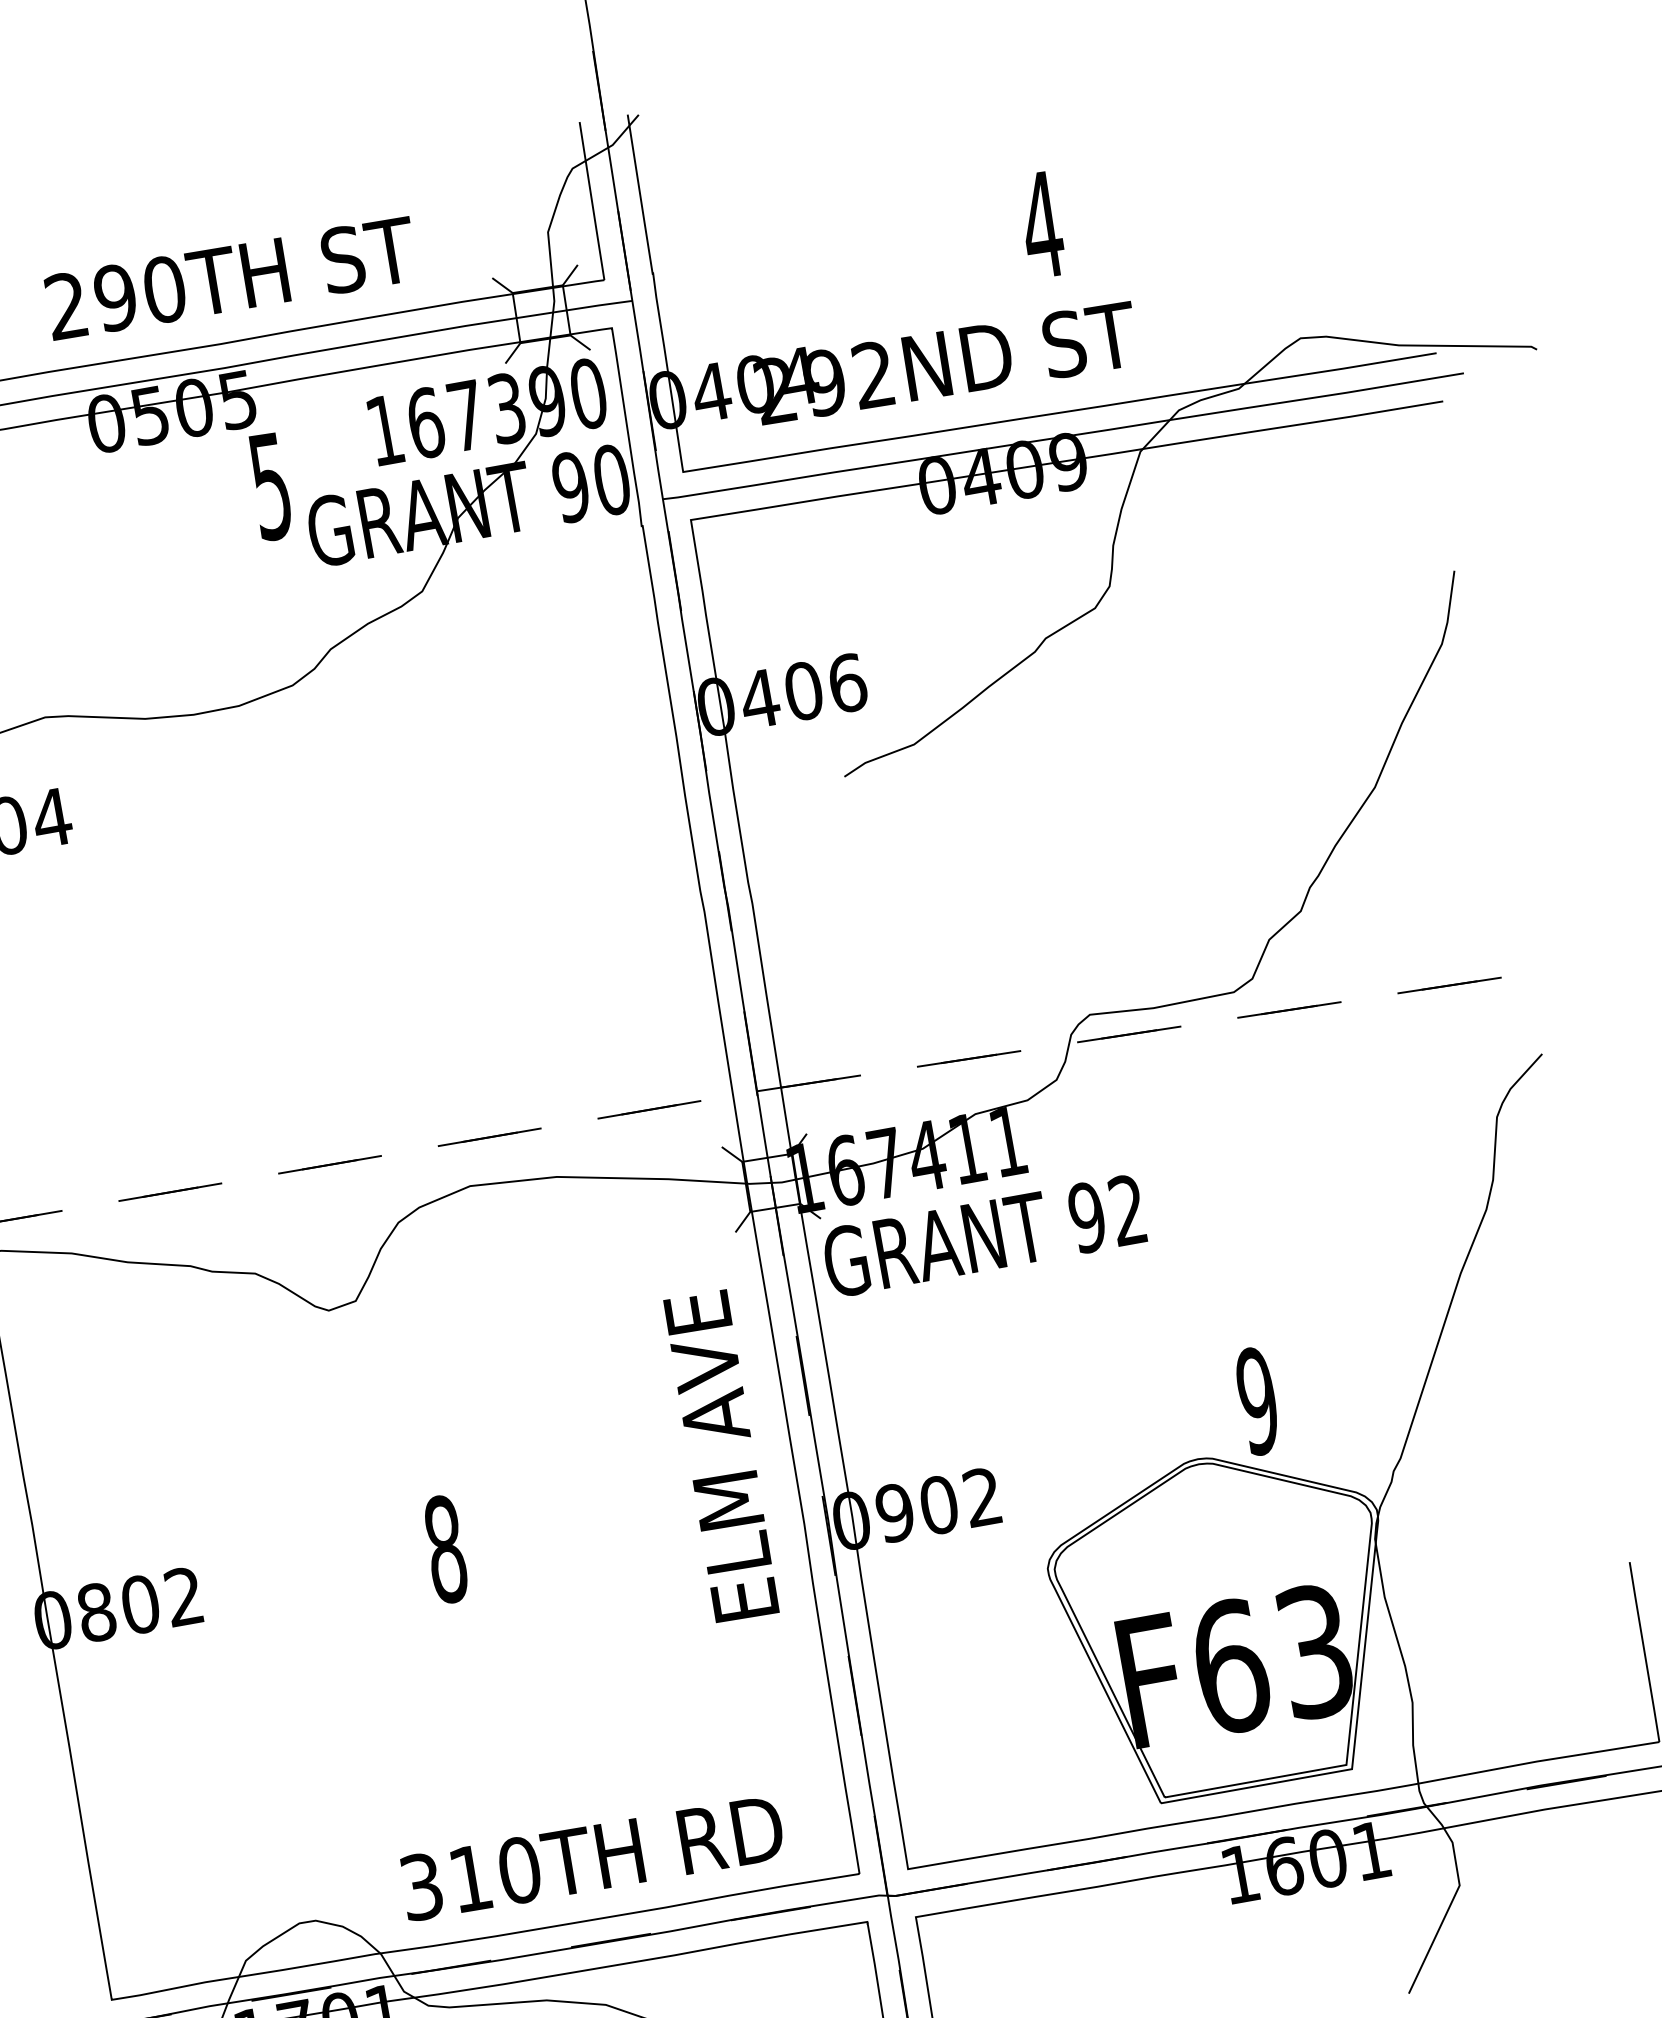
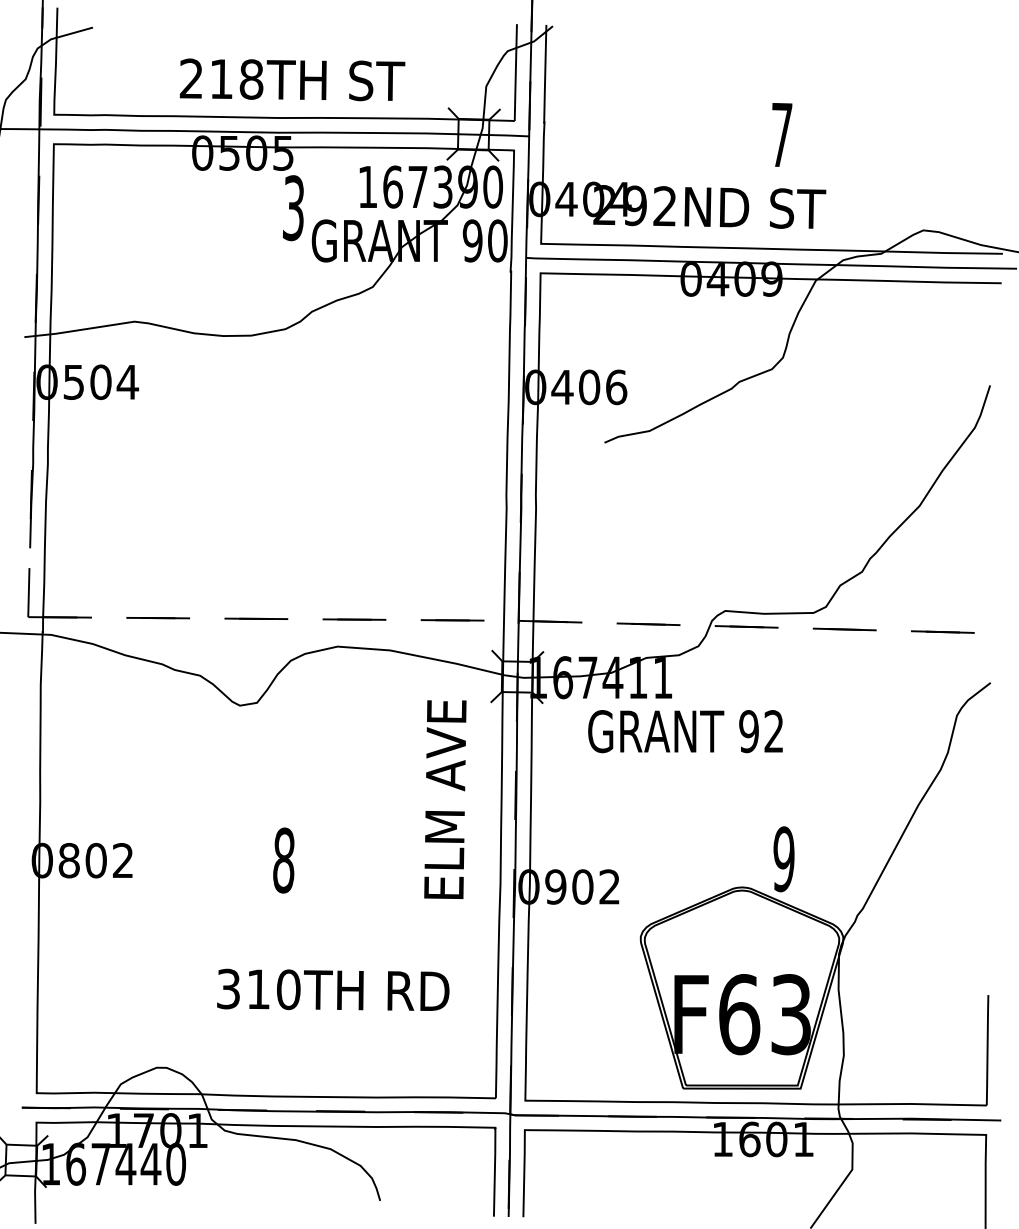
text: (1040, 225) -> (780, 135), 4 -> 7
text: (139, 292) -> (236, 78), 290TH -> 218TH
text: (270, 485) -> (293, 207), 5 -> 3
text: (984, 1236) -> (685, 731), moved
text: (721, 1456) -> (445, 799), moved
text: (592, 1856) -> (333, 989), moved

